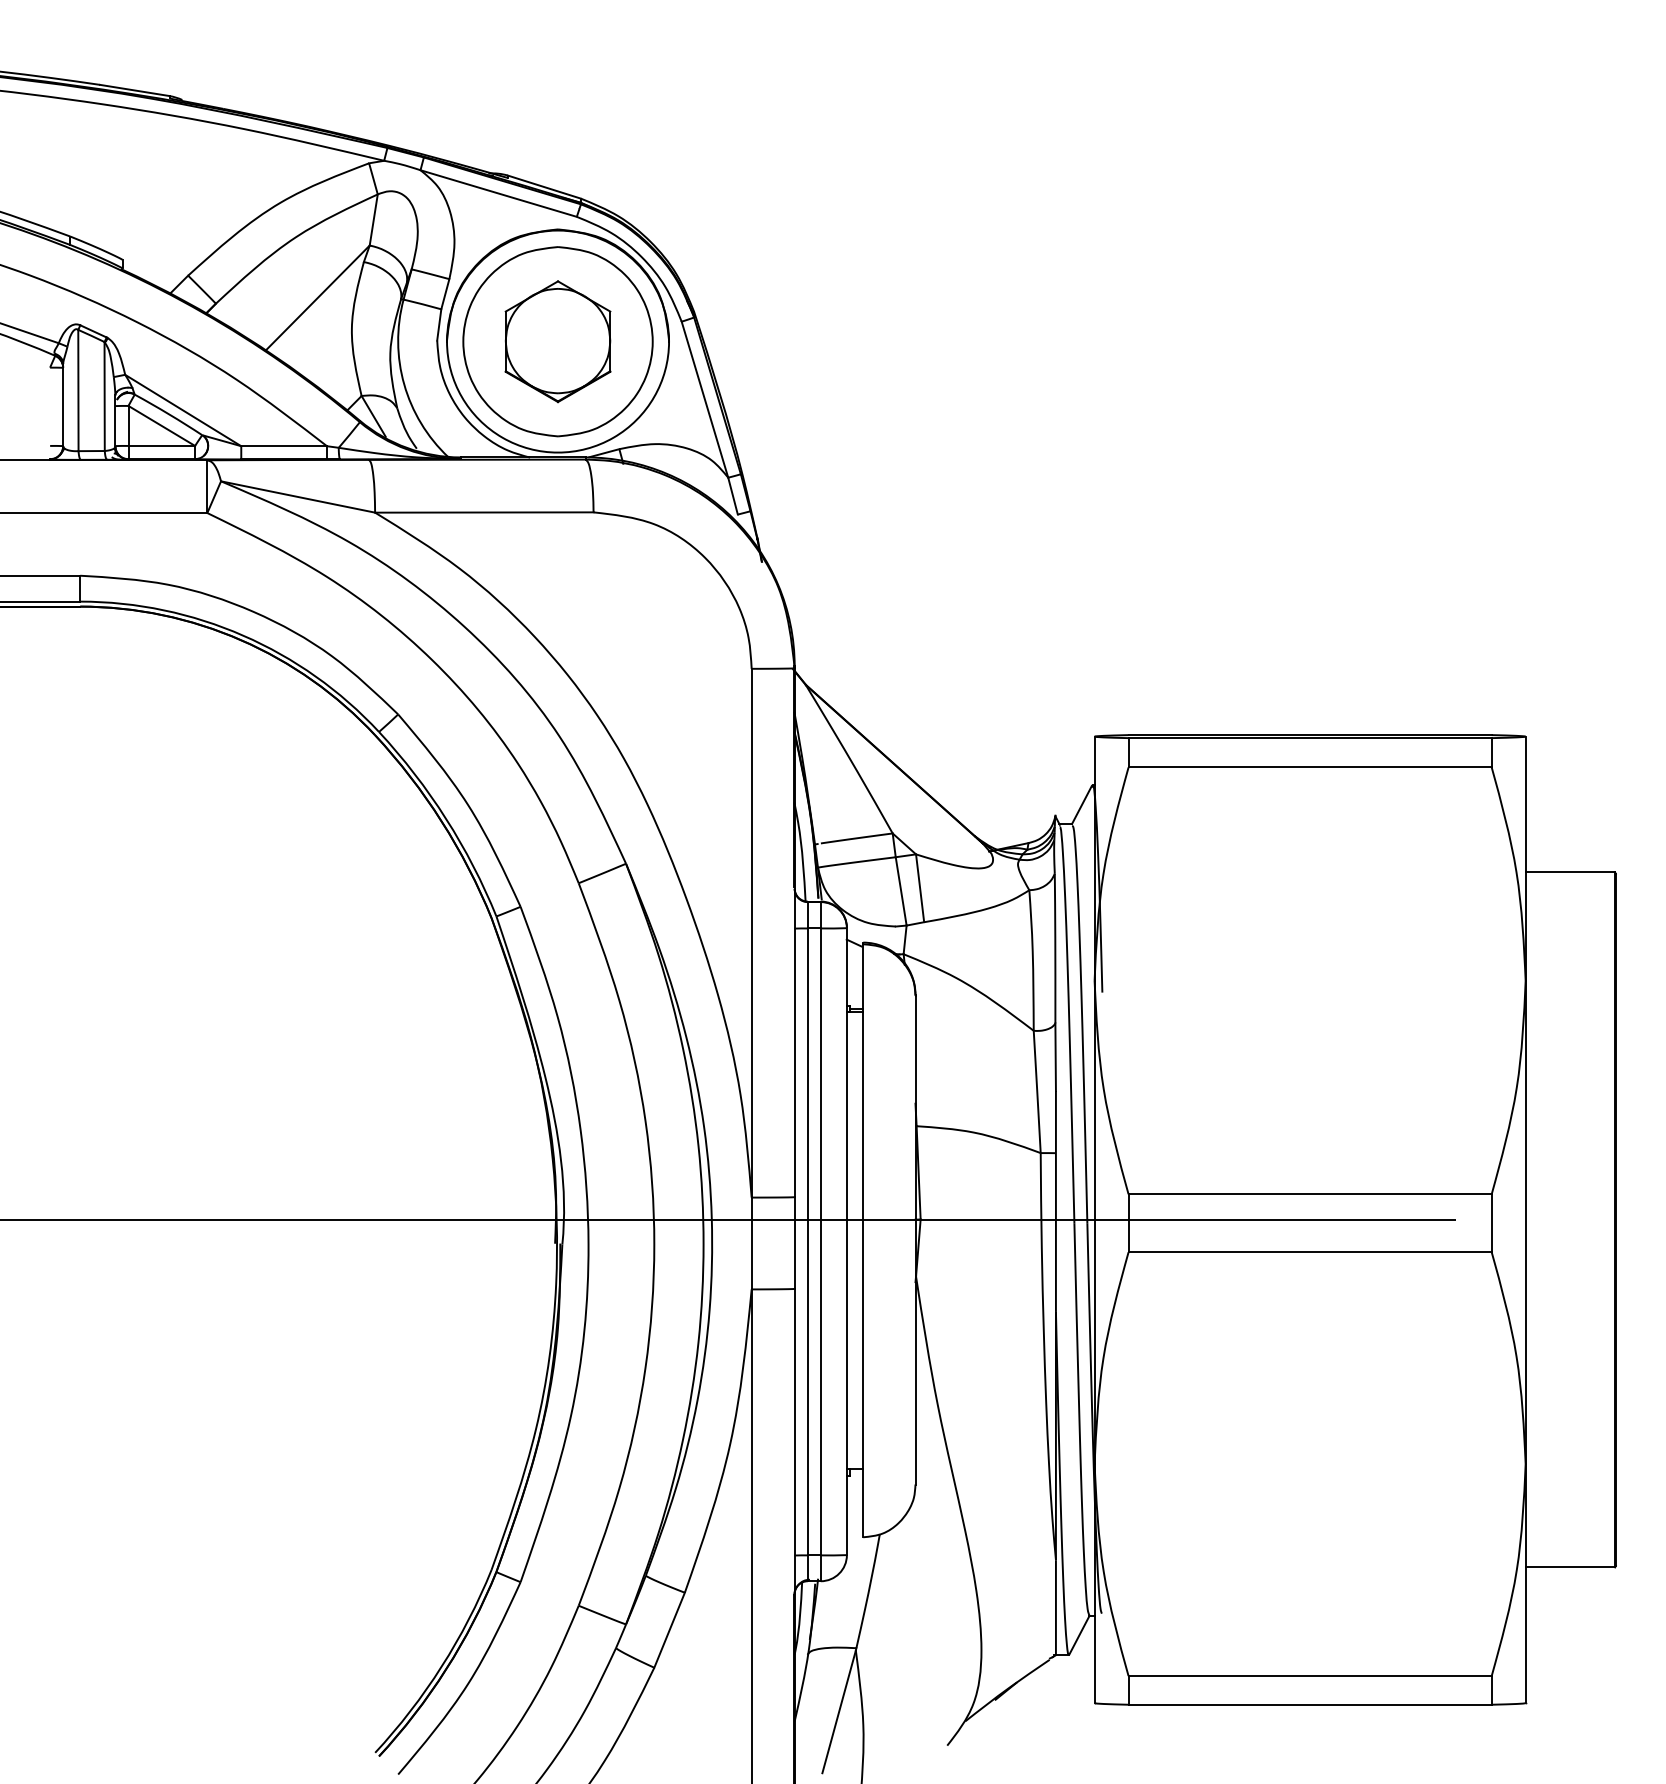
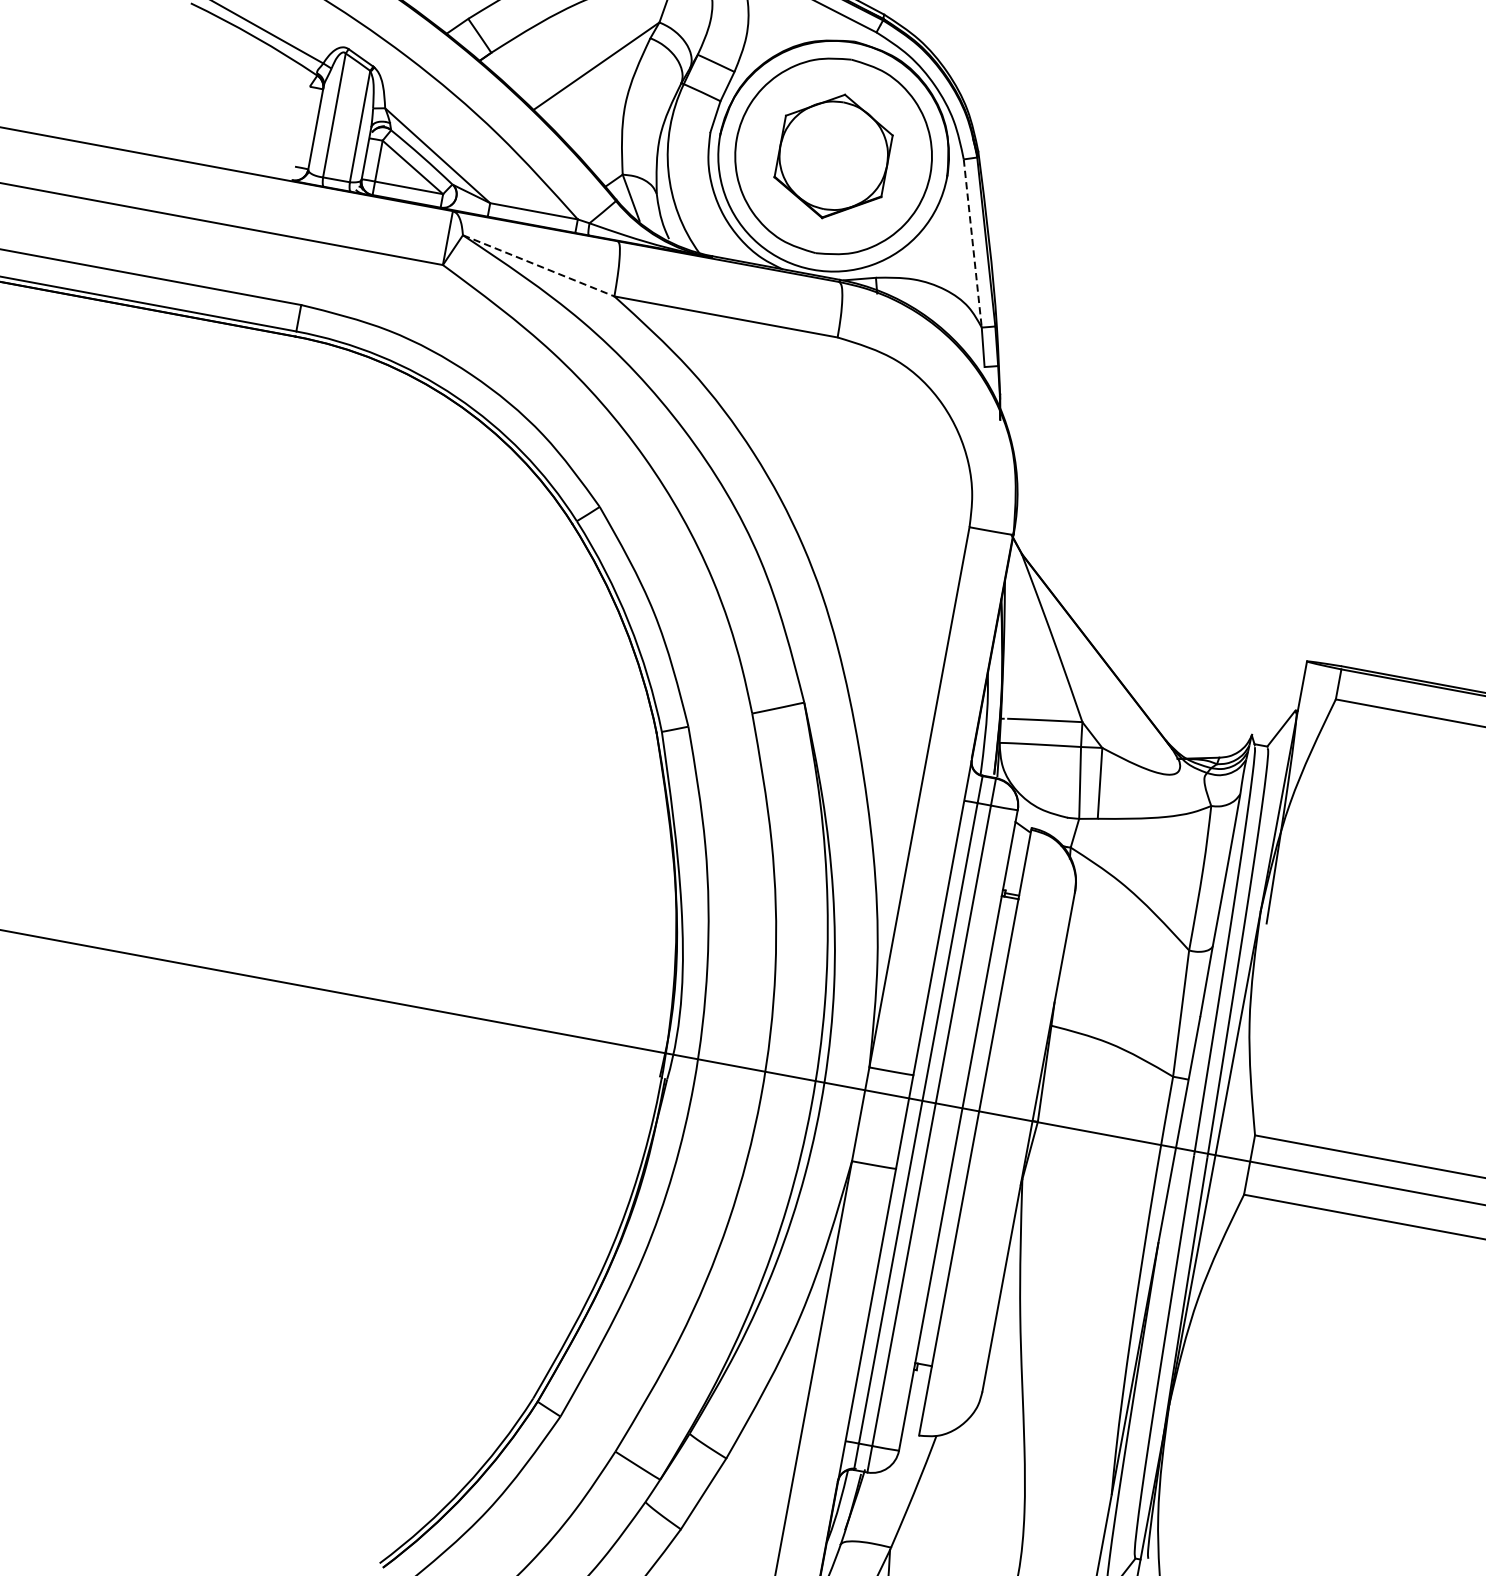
line: (705, 400) -> (973, 244), solid -> dashed
line: (298, 496) -> (539, 265), solid -> dashed

